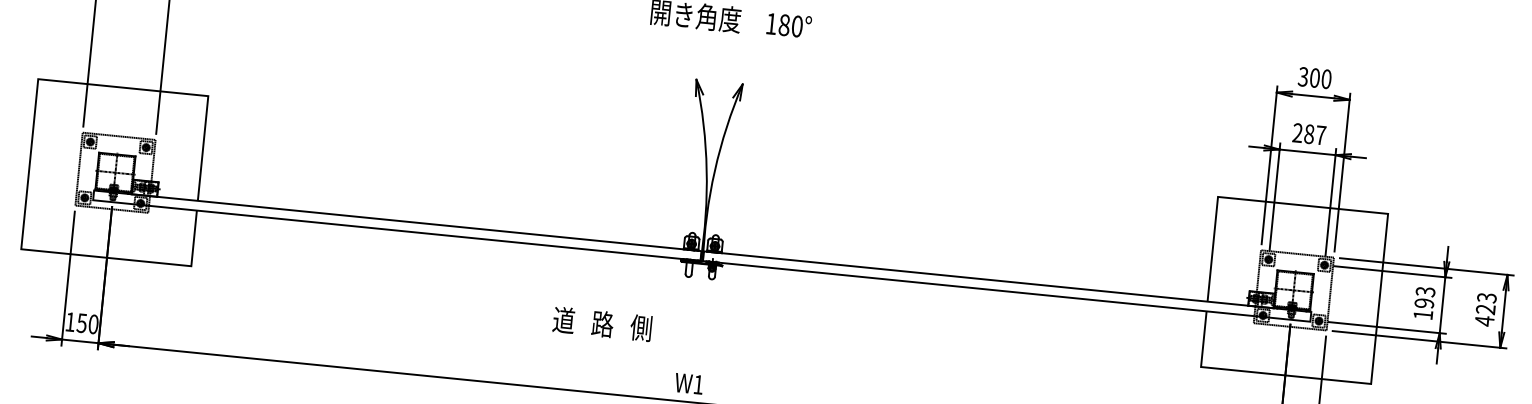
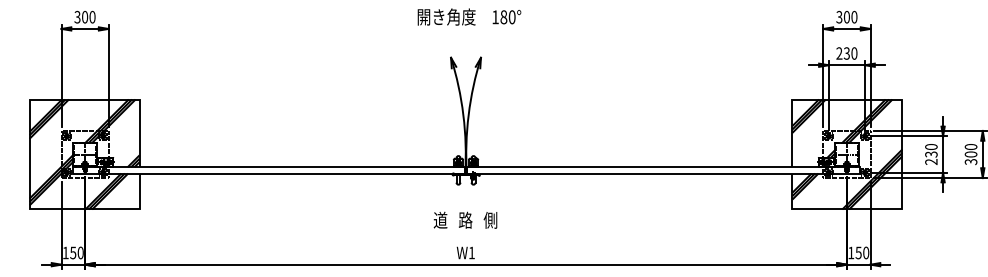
text: (1314, 134) -> (850, 53), 287 -> 230
hatch: (114, 172) -> (84, 154), added
hatch: (1294, 290) -> (847, 154), added
text: (1424, 303) -> (931, 154), 193 -> 230
text: (1484, 309) -> (970, 154), 423 -> 300
text: (602, 322) -> (465, 219), moved

